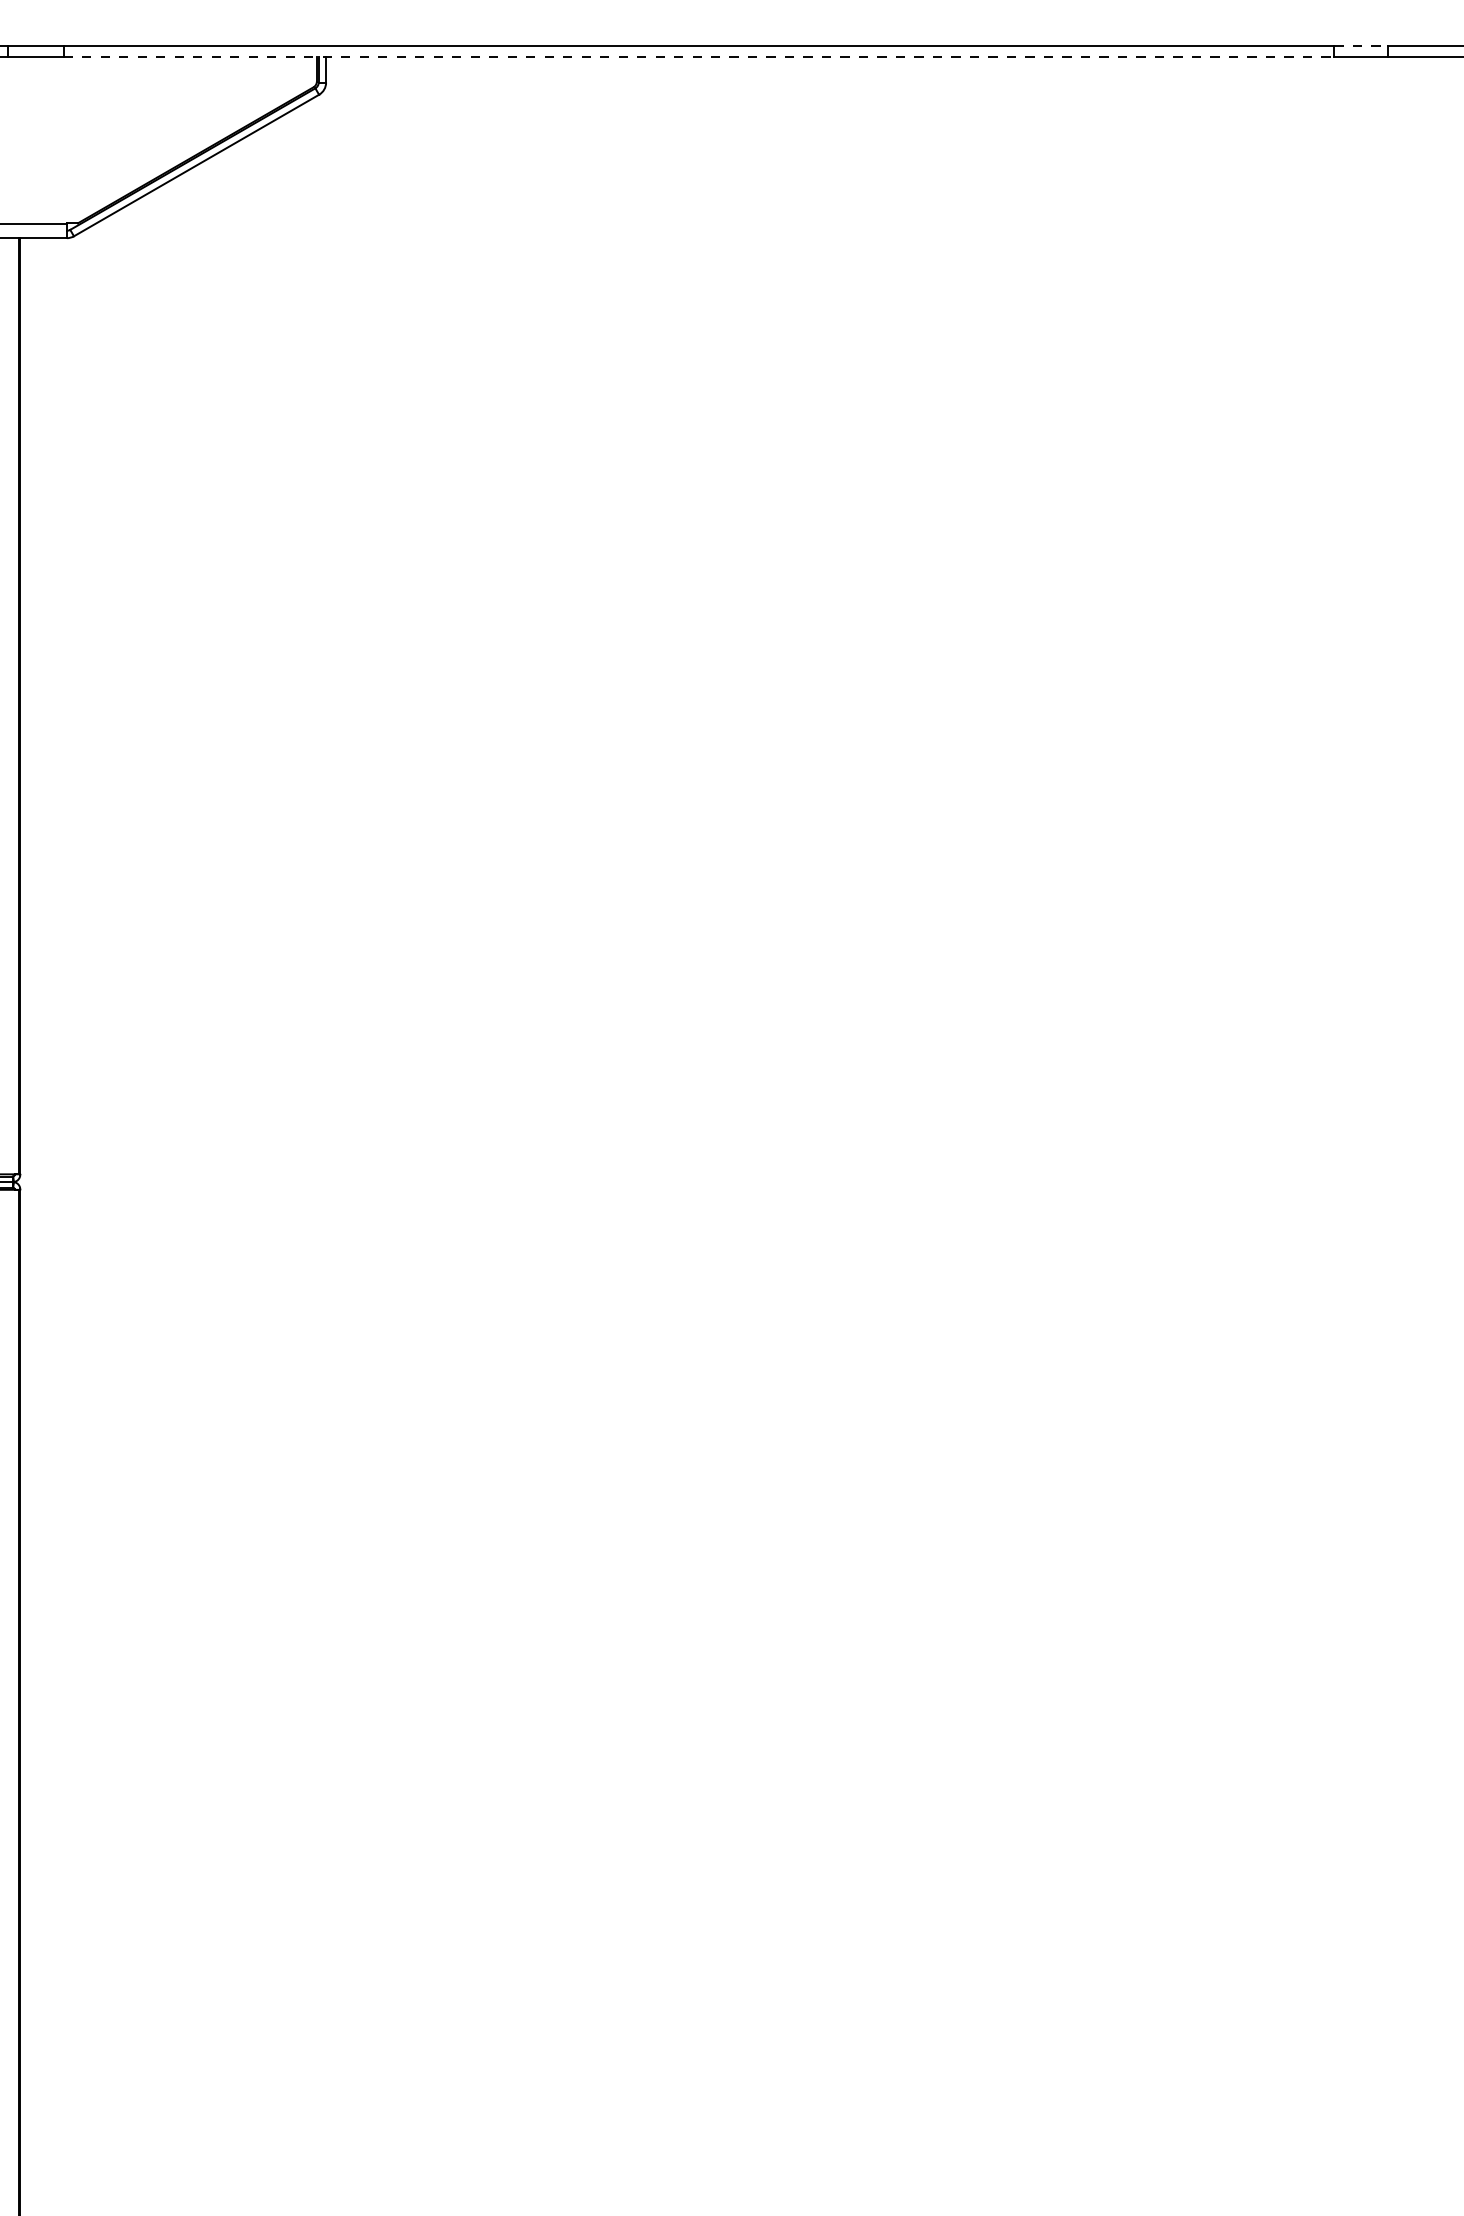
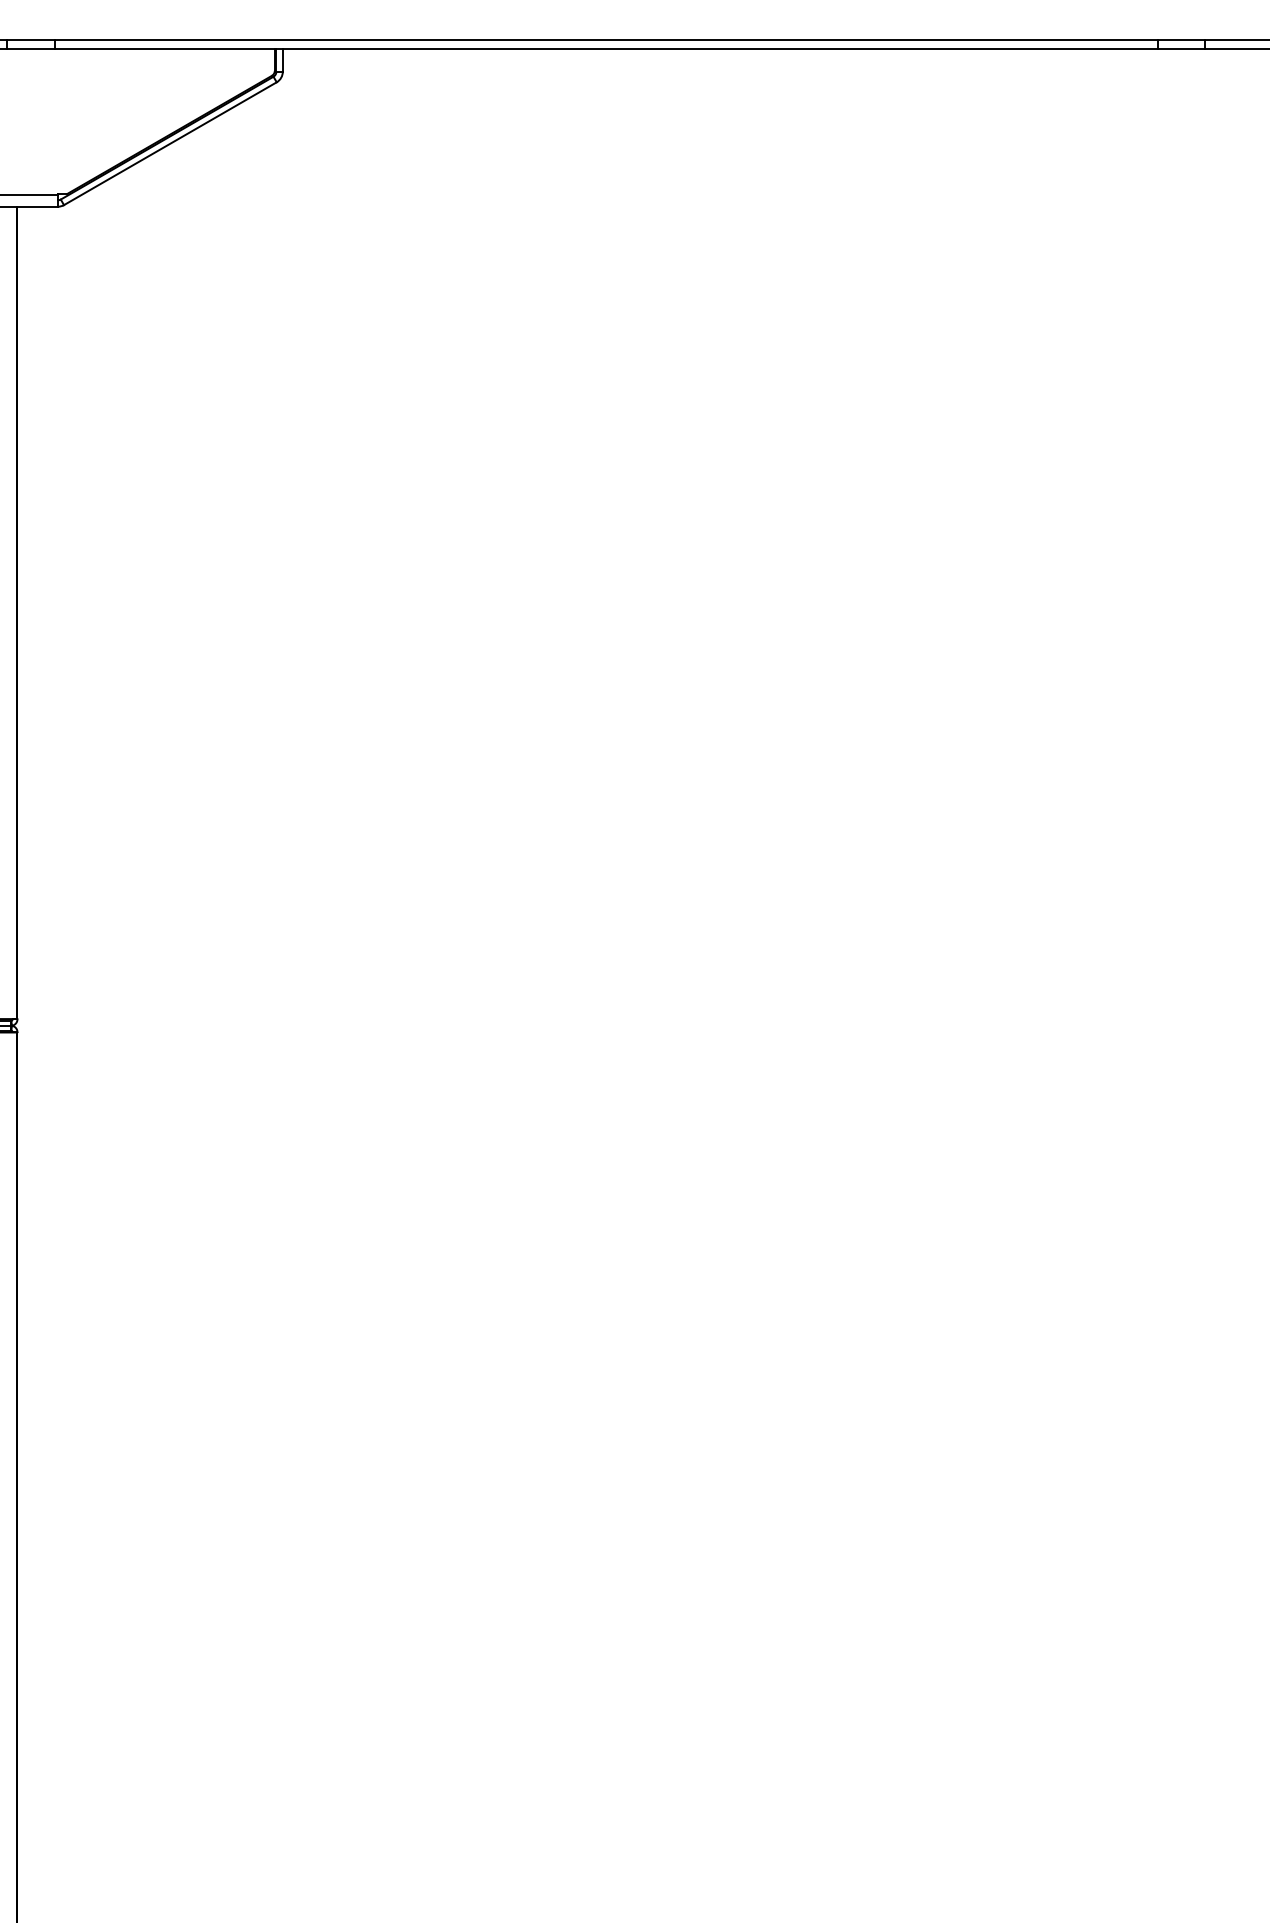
line: (1361, 45) -> (1181, 39), dashed -> solid
line: (699, 56) -> (606, 49), dashed -> solid

